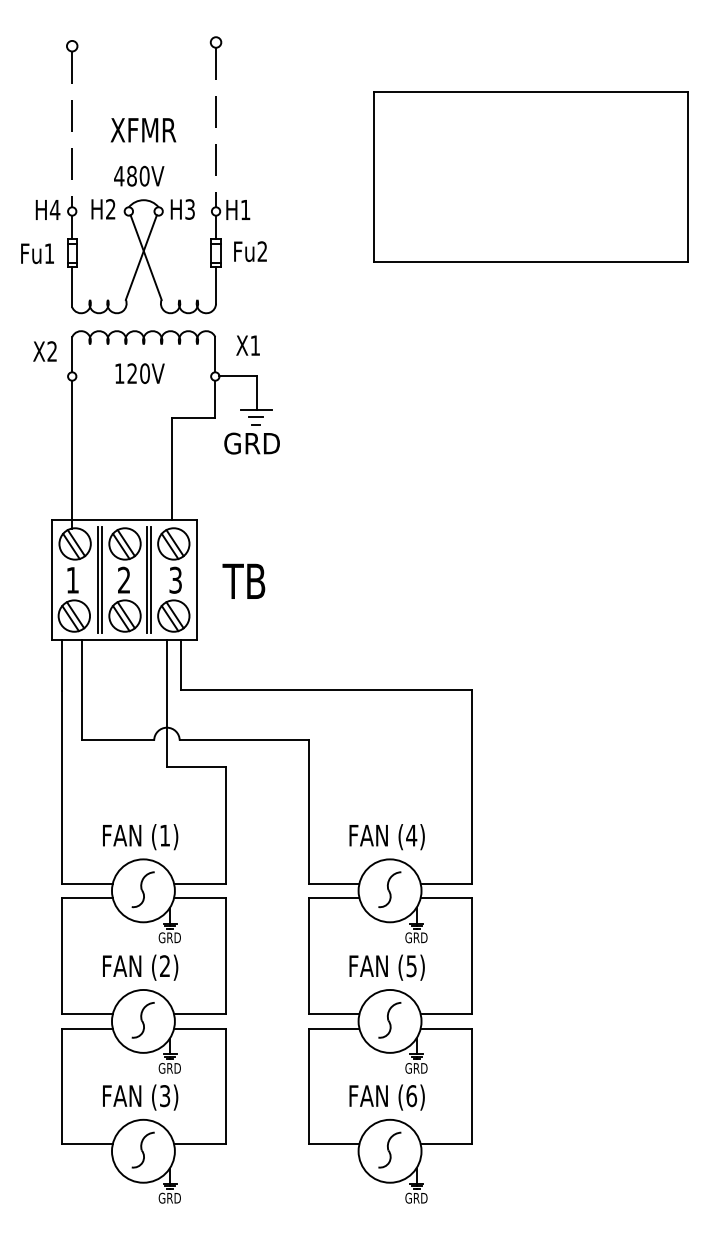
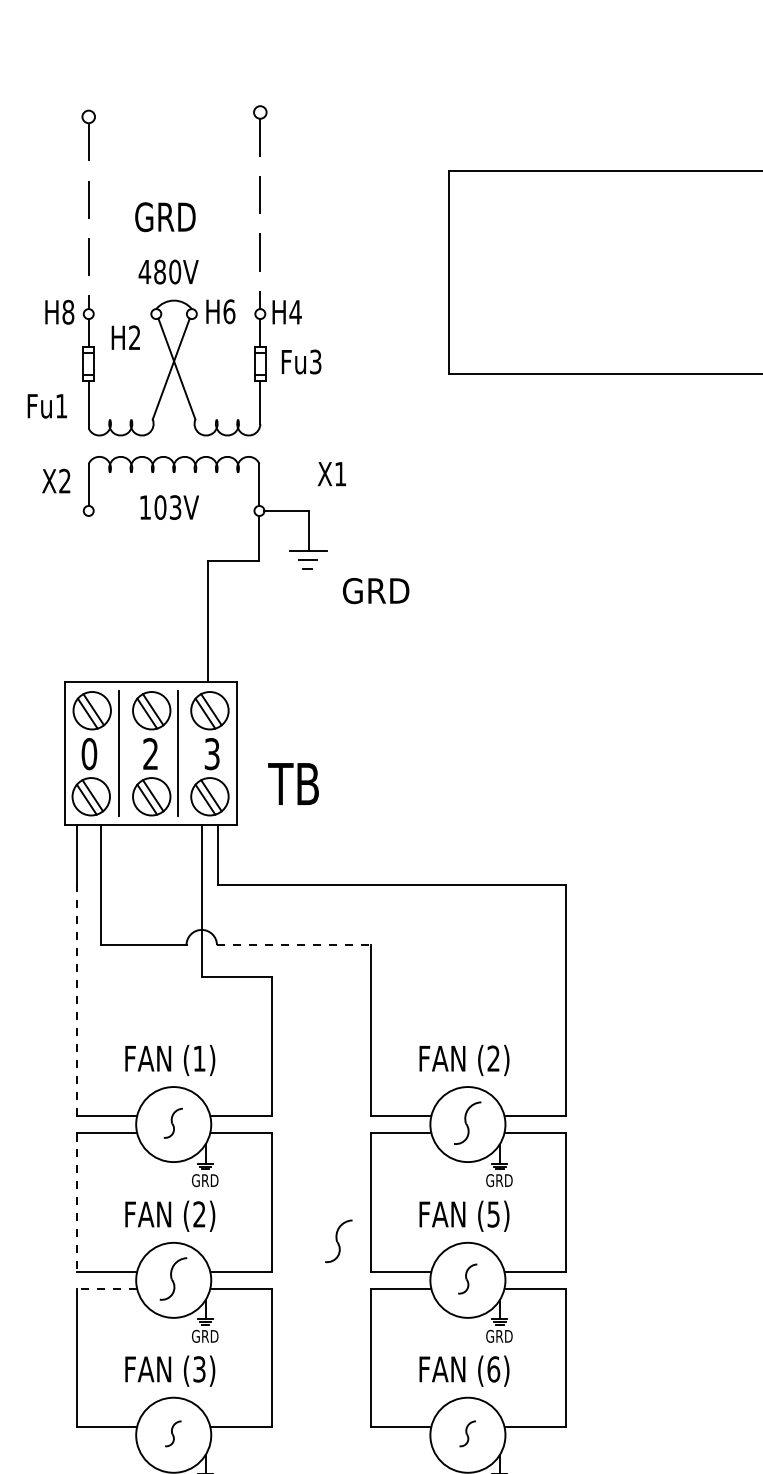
text: (143, 129) -> (173, 216), XFMR -> GRD
text: (54, 209) -> (67, 311), H4 -> H8
text: (103, 209) -> (126, 337), moved
text: (190, 209) -> (229, 311), H3 -> H6
text: (245, 209) -> (295, 311), H1 -> H4
text: (262, 251) -> (315, 361), Fu2 -> Fu3
text: (37, 253) -> (47, 405), moved
text: (247, 345) -> (331, 473), moved
text: (138, 373) -> (167, 507), 120V -> 103V
text: (251, 443) -> (375, 590), moved
line: (72, 454) -> (89, 604), removed
text: (72, 579) -> (89, 753), 1 -> 0
line: (101, 579) -> (123, 753), removed
line: (151, 579) -> (183, 753), removed
text: (243, 580) -> (293, 782), moved
line: (244, 740) -> (294, 945), solid -> dashed
line: (62, 786) -> (77, 1000), solid -> dashed
text: (411, 835) -> (493, 1058), (4) -> (2)
part: (142, 889) -> (172, 1122), size x0.7
line: (62, 956) -> (77, 1202), solid -> dashed
part: (281, 988) -> (338, 1241), added
part: (389, 1020) -> (467, 1279), size x0.7
line: (86, 1028) -> (105, 1288), solid -> dashed
part: (142, 1149) -> (172, 1433), size x0.6
part: (389, 1149) -> (467, 1433), size x0.6

